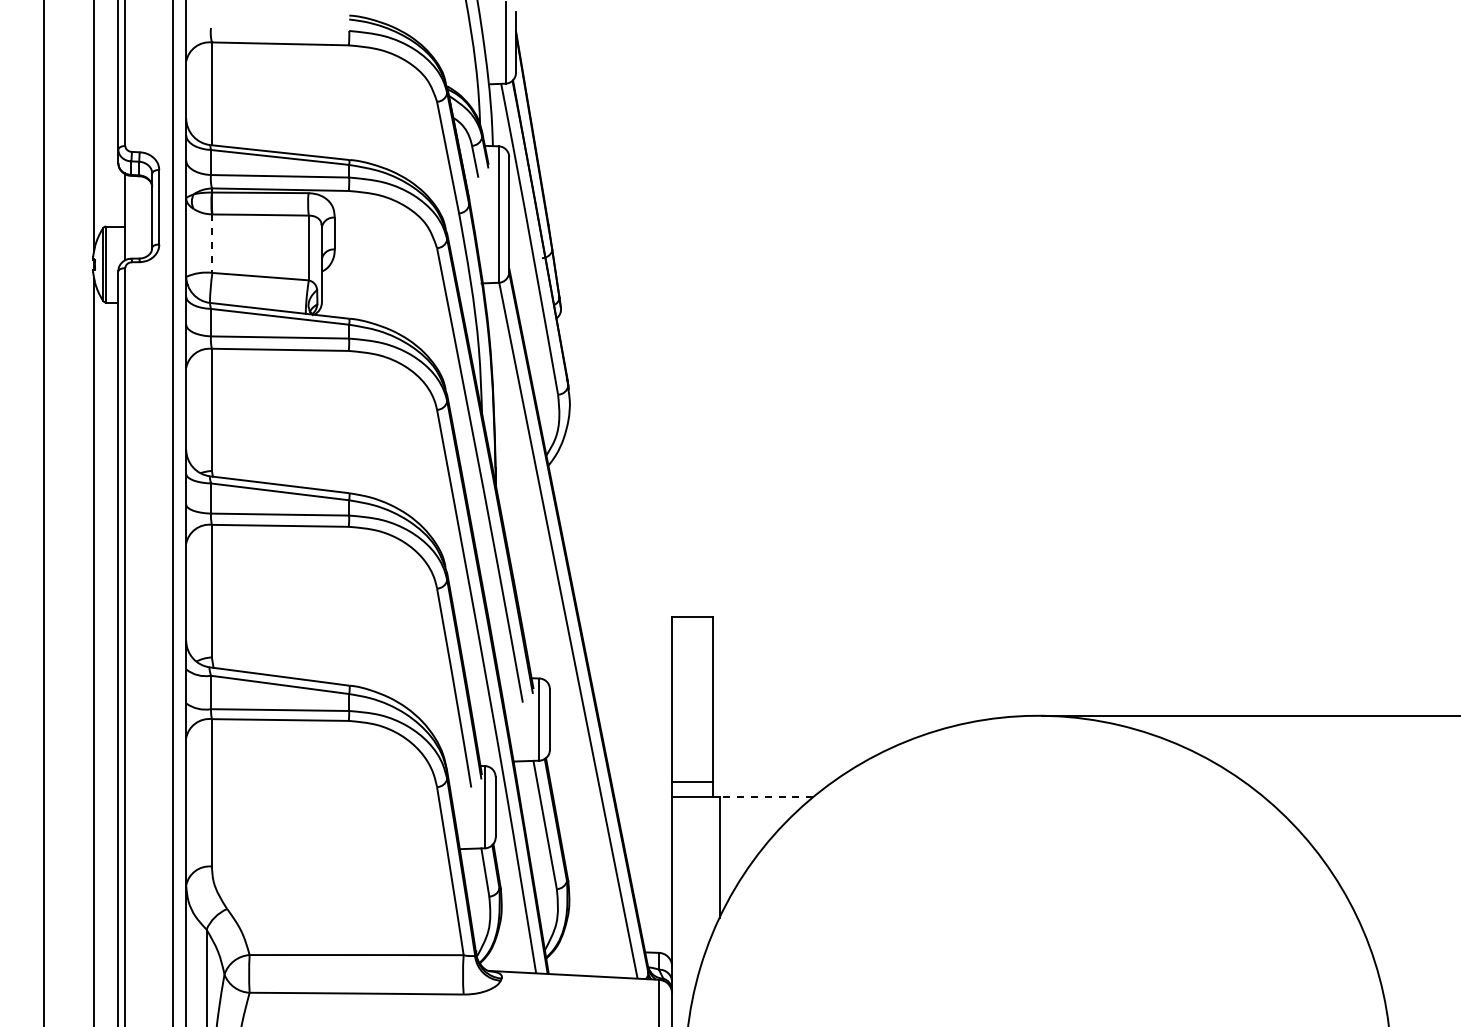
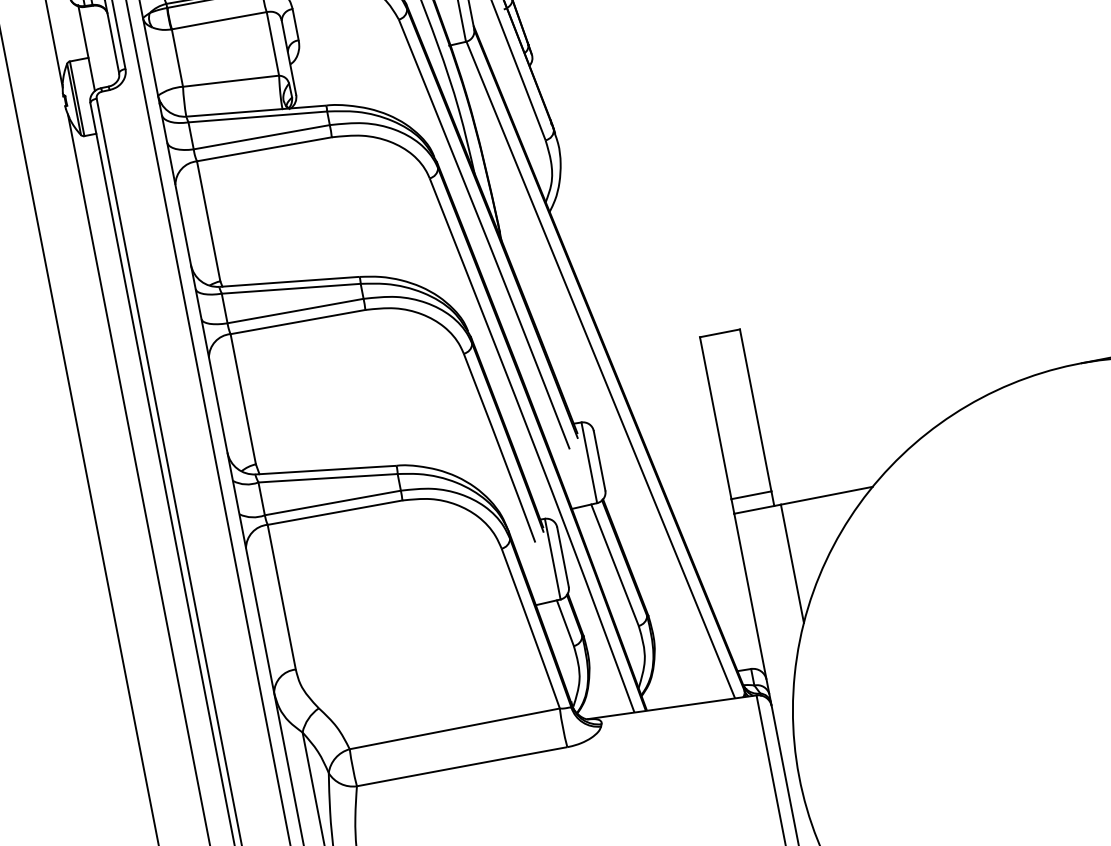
line: (212, 244) -> (177, 58), dashed -> solid
line: (766, 797) -> (827, 495), dashed -> solid

